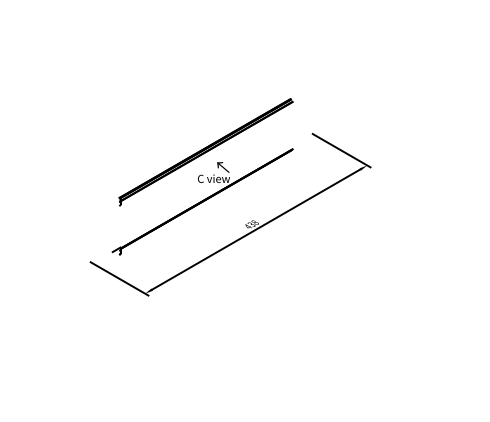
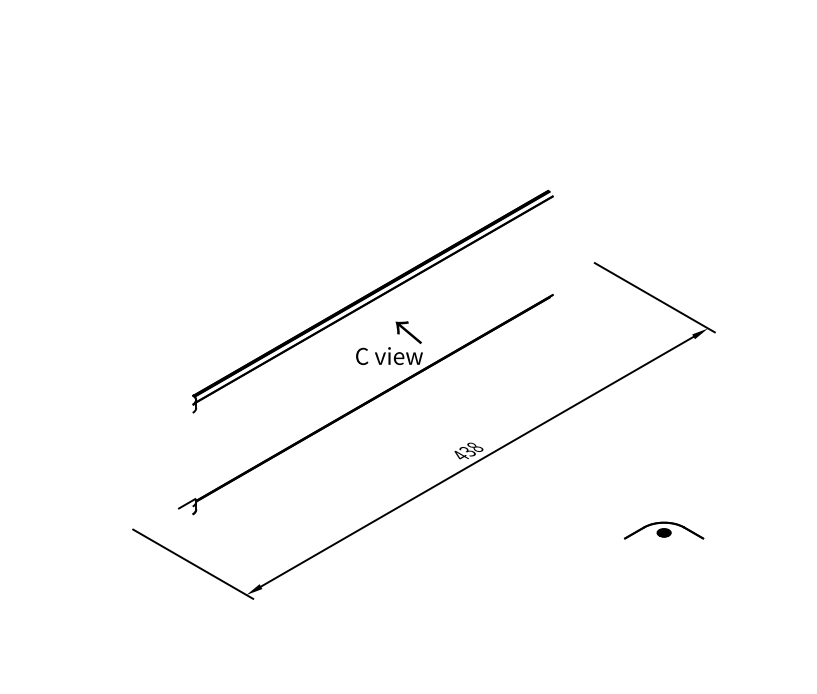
part: (345, 262) -> (662, 530), added

